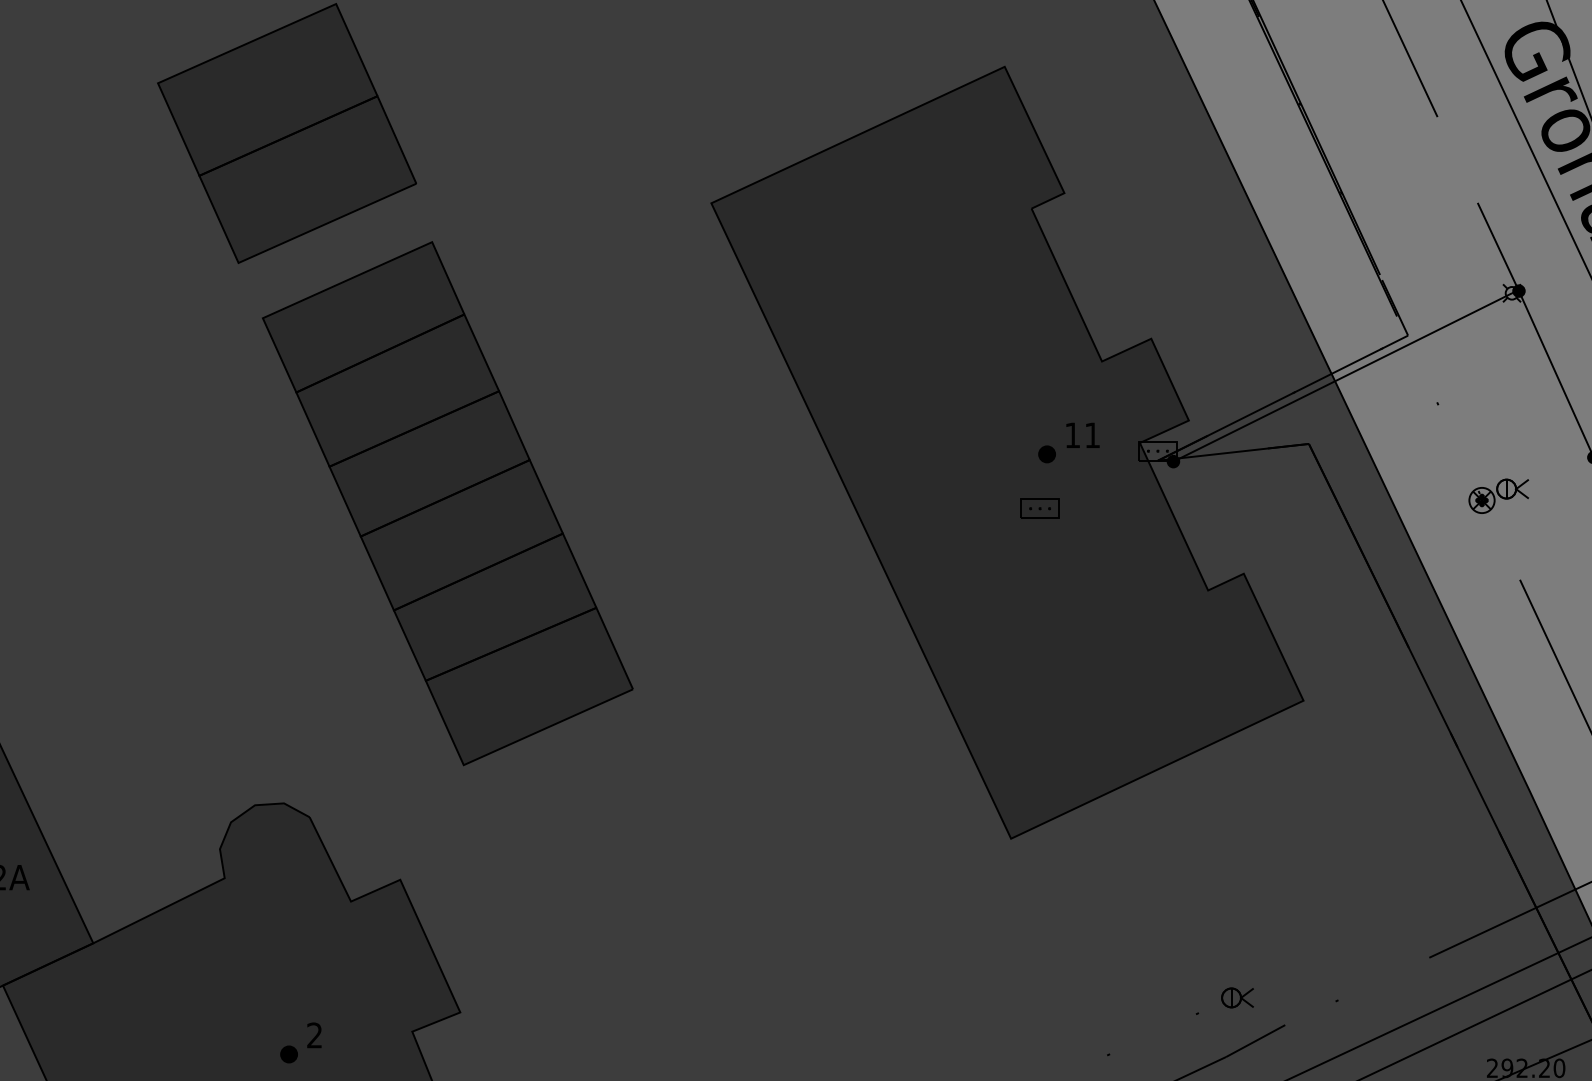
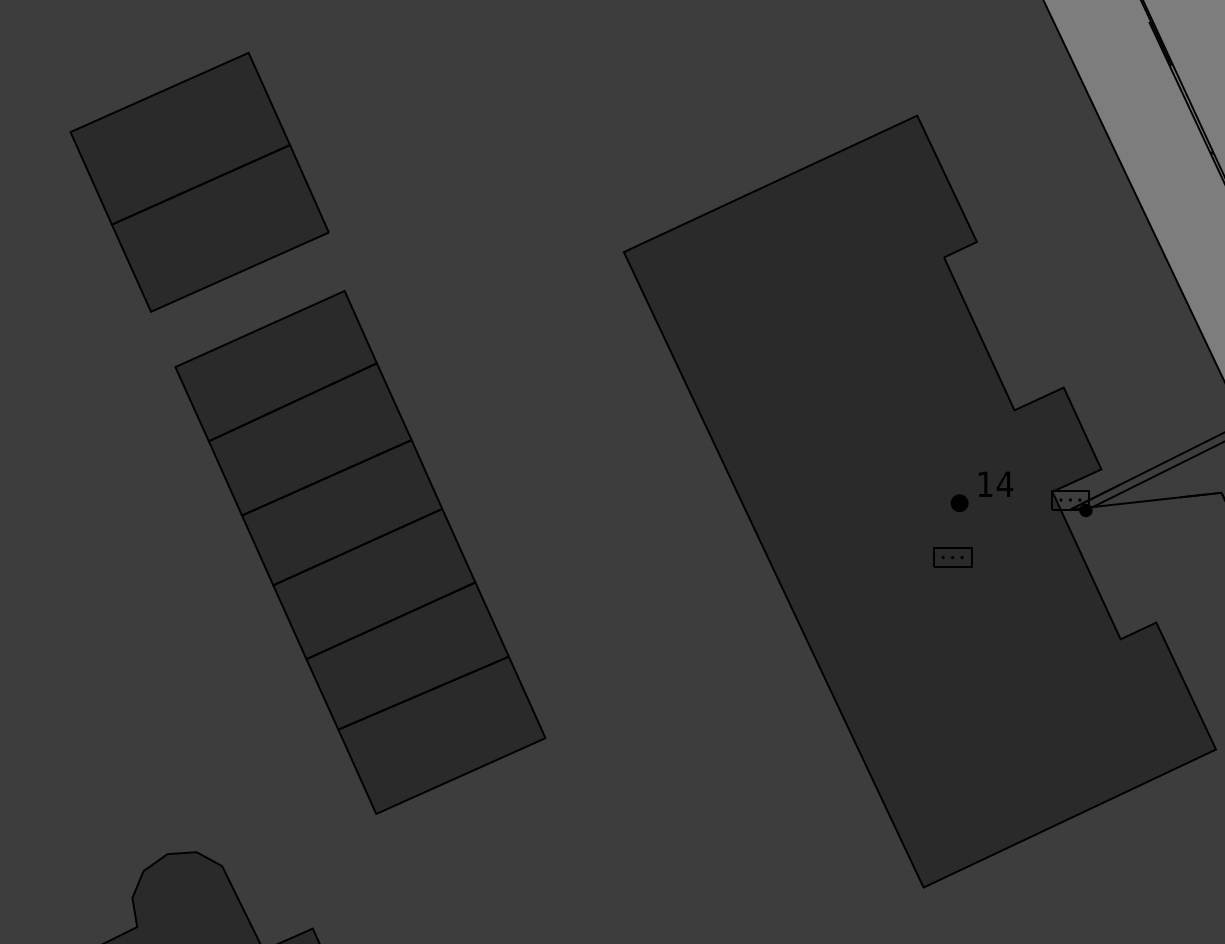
text: (1092, 435) -> (1004, 484), 11 -> 14

